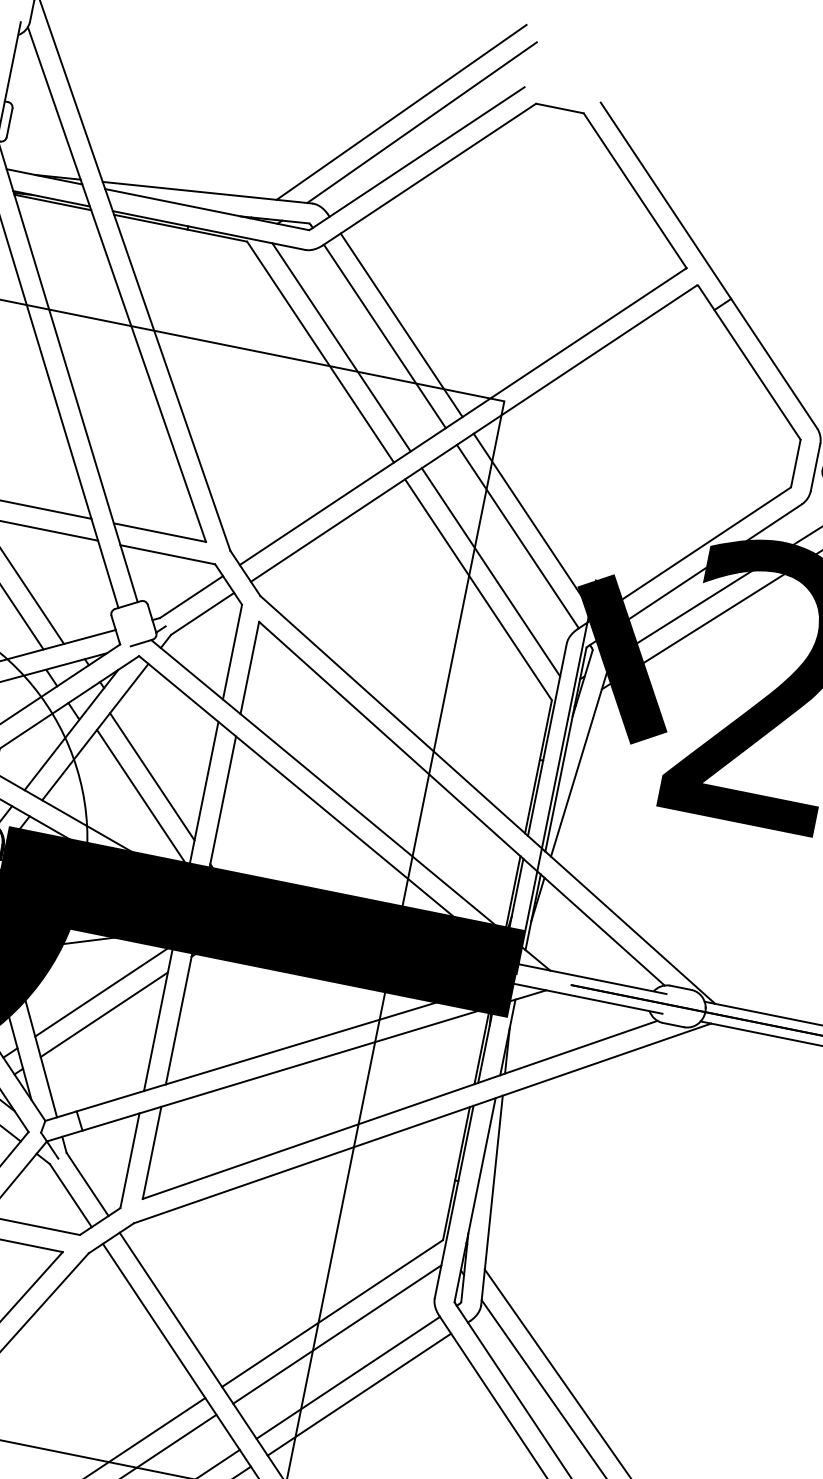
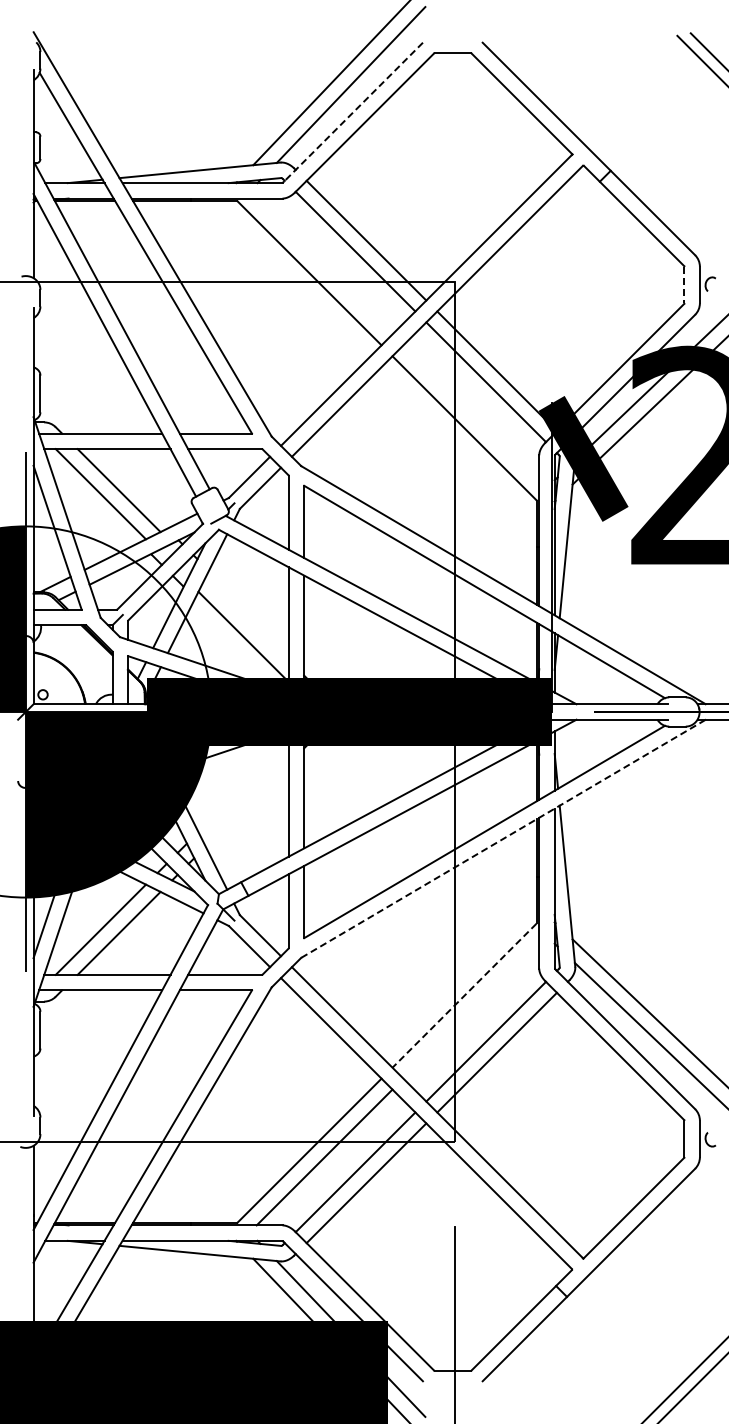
line: (418, 158) -> (353, 112), solid -> dashed
line: (341, 347) -> (324, 266), removed
line: (795, 464) -> (684, 285), solid -> dashed
line: (491, 572) -> (471, 413), removed
line: (151, 776) -> (246, 618), removed
line: (104, 989) -> (243, 786), removed
line: (103, 1013) -> (246, 804), removed
line: (422, 1123) -> (503, 838), solid -> dashed
line: (332, 1313) -> (464, 995), solid -> dashed
line: (337, 1334) -> (471, 1010), removed

